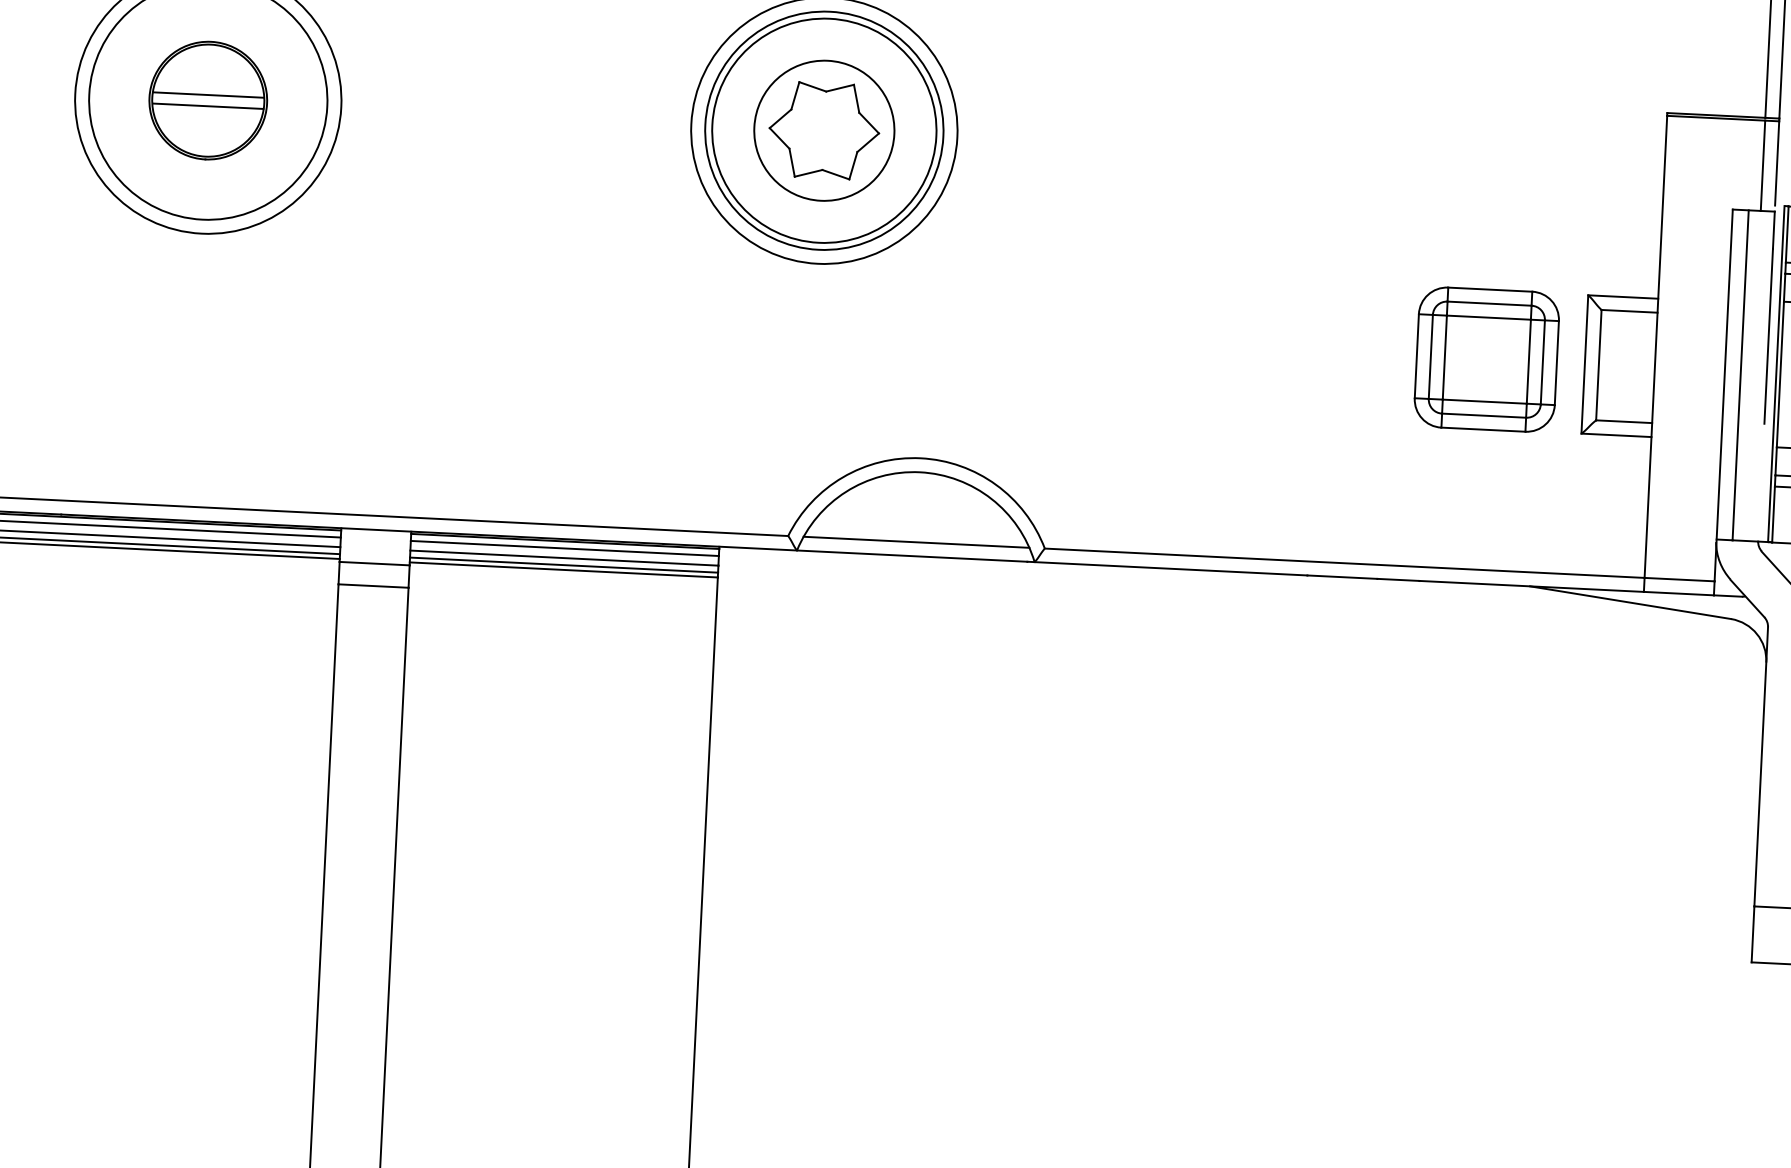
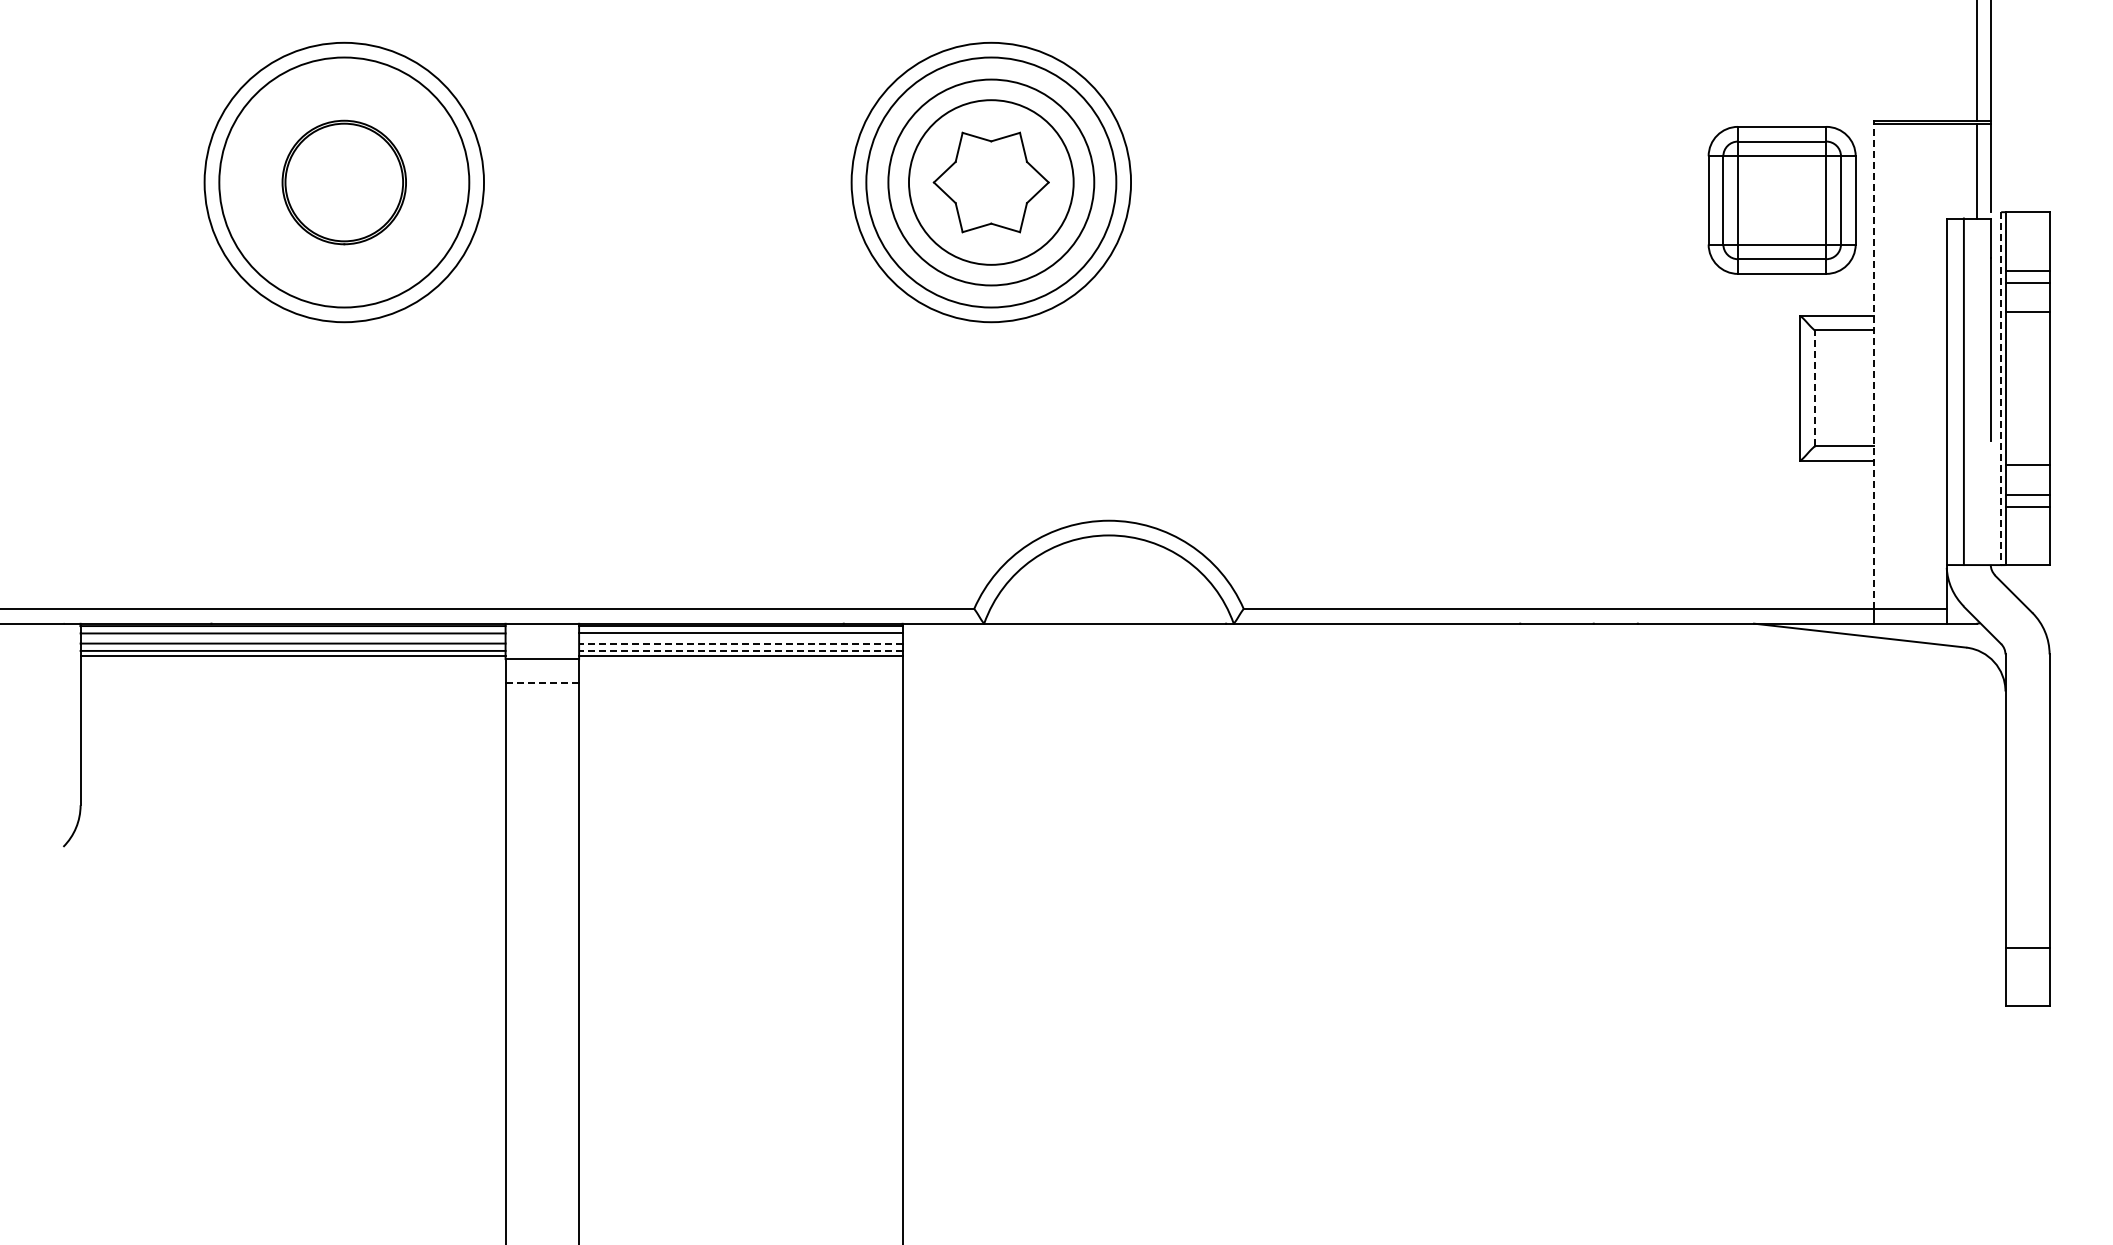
line: (208, 94) -> (344, 176), removed
line: (208, 106) -> (344, 188), removed
circle: (823, 130) -> (990, 182), size x0.7
circle: (823, 130) -> (990, 182), size x1.4
line: (1655, 347) -> (1873, 366), solid -> dashed
part: (1486, 359) -> (1781, 200), moved
line: (1598, 365) -> (1814, 388), solid -> dashed
line: (1776, 374) -> (2001, 389), solid -> dashed
line: (916, 541) -> (1108, 608), removed
line: (564, 558) -> (740, 643), solid -> dashed
line: (563, 564) -> (740, 650), solid -> dashed
line: (373, 585) -> (542, 682), solid -> dashed

